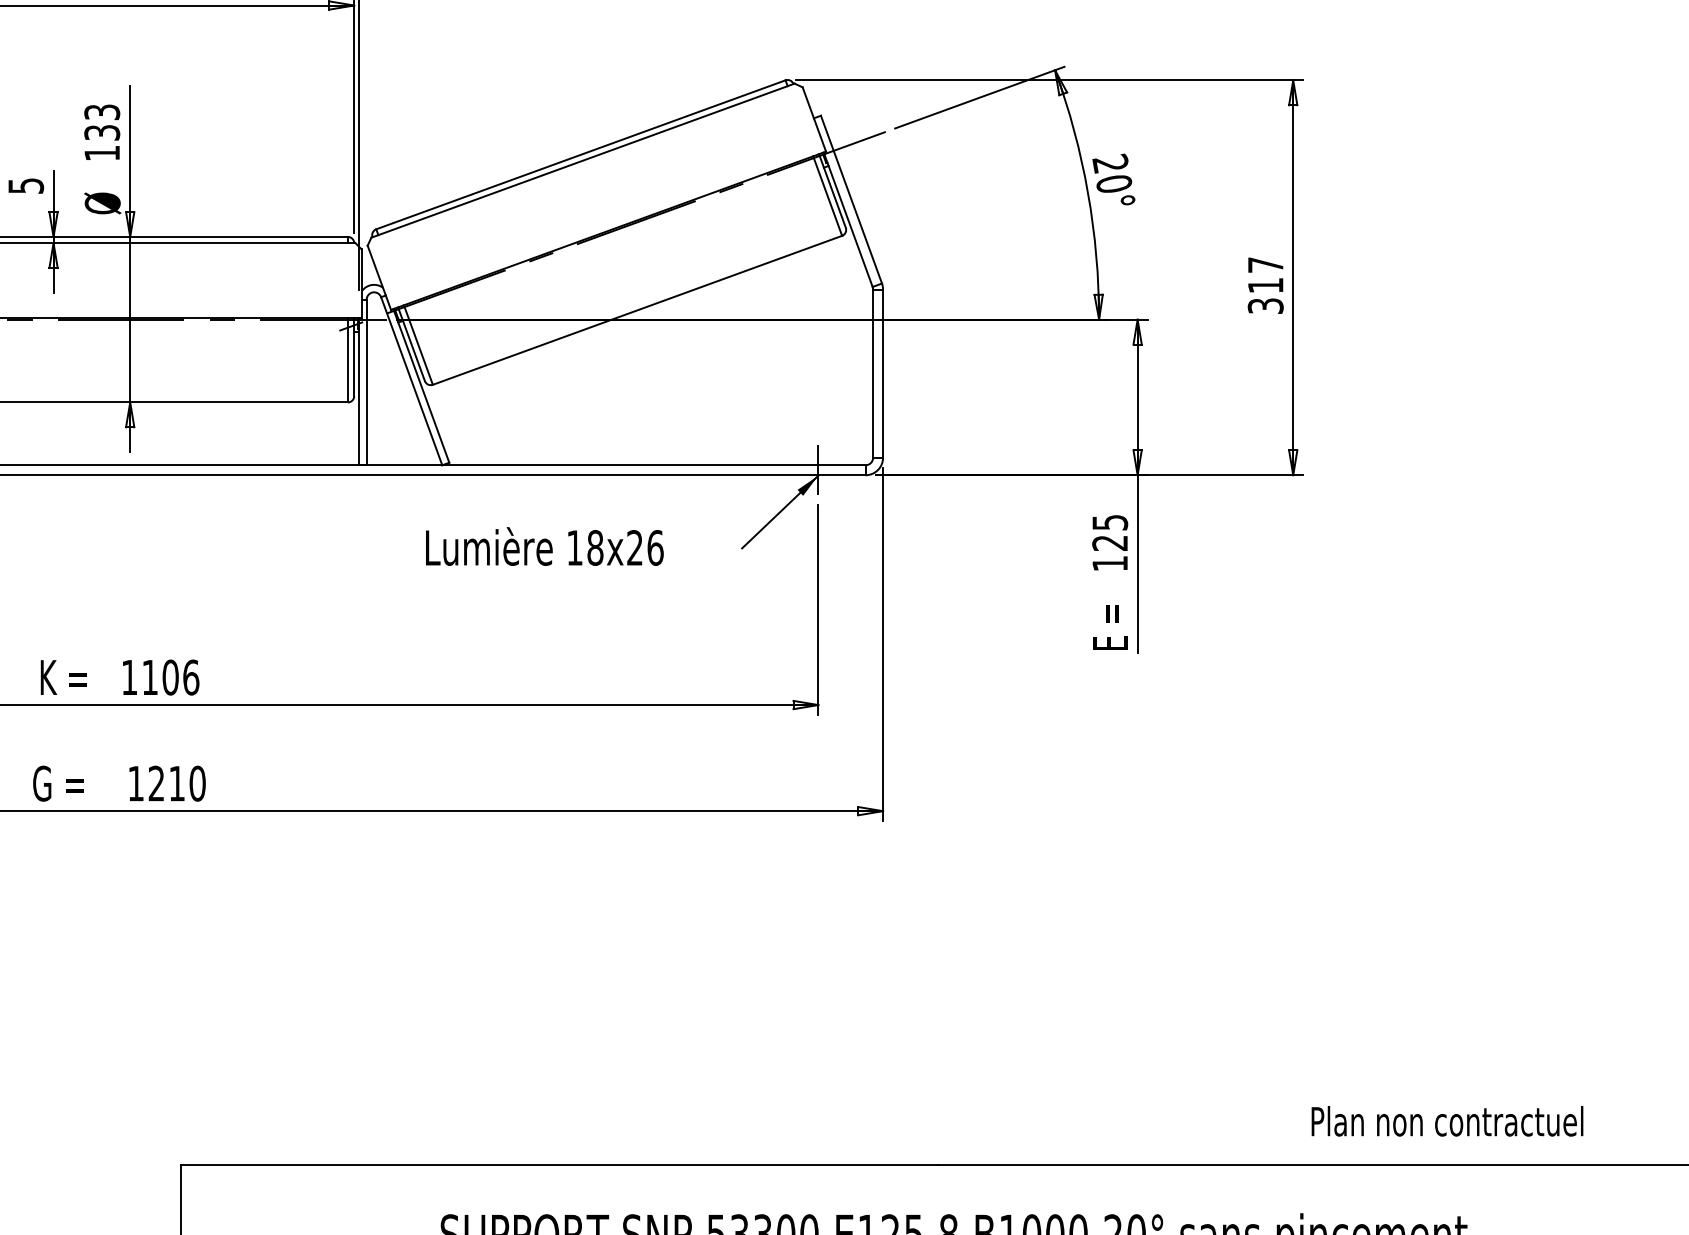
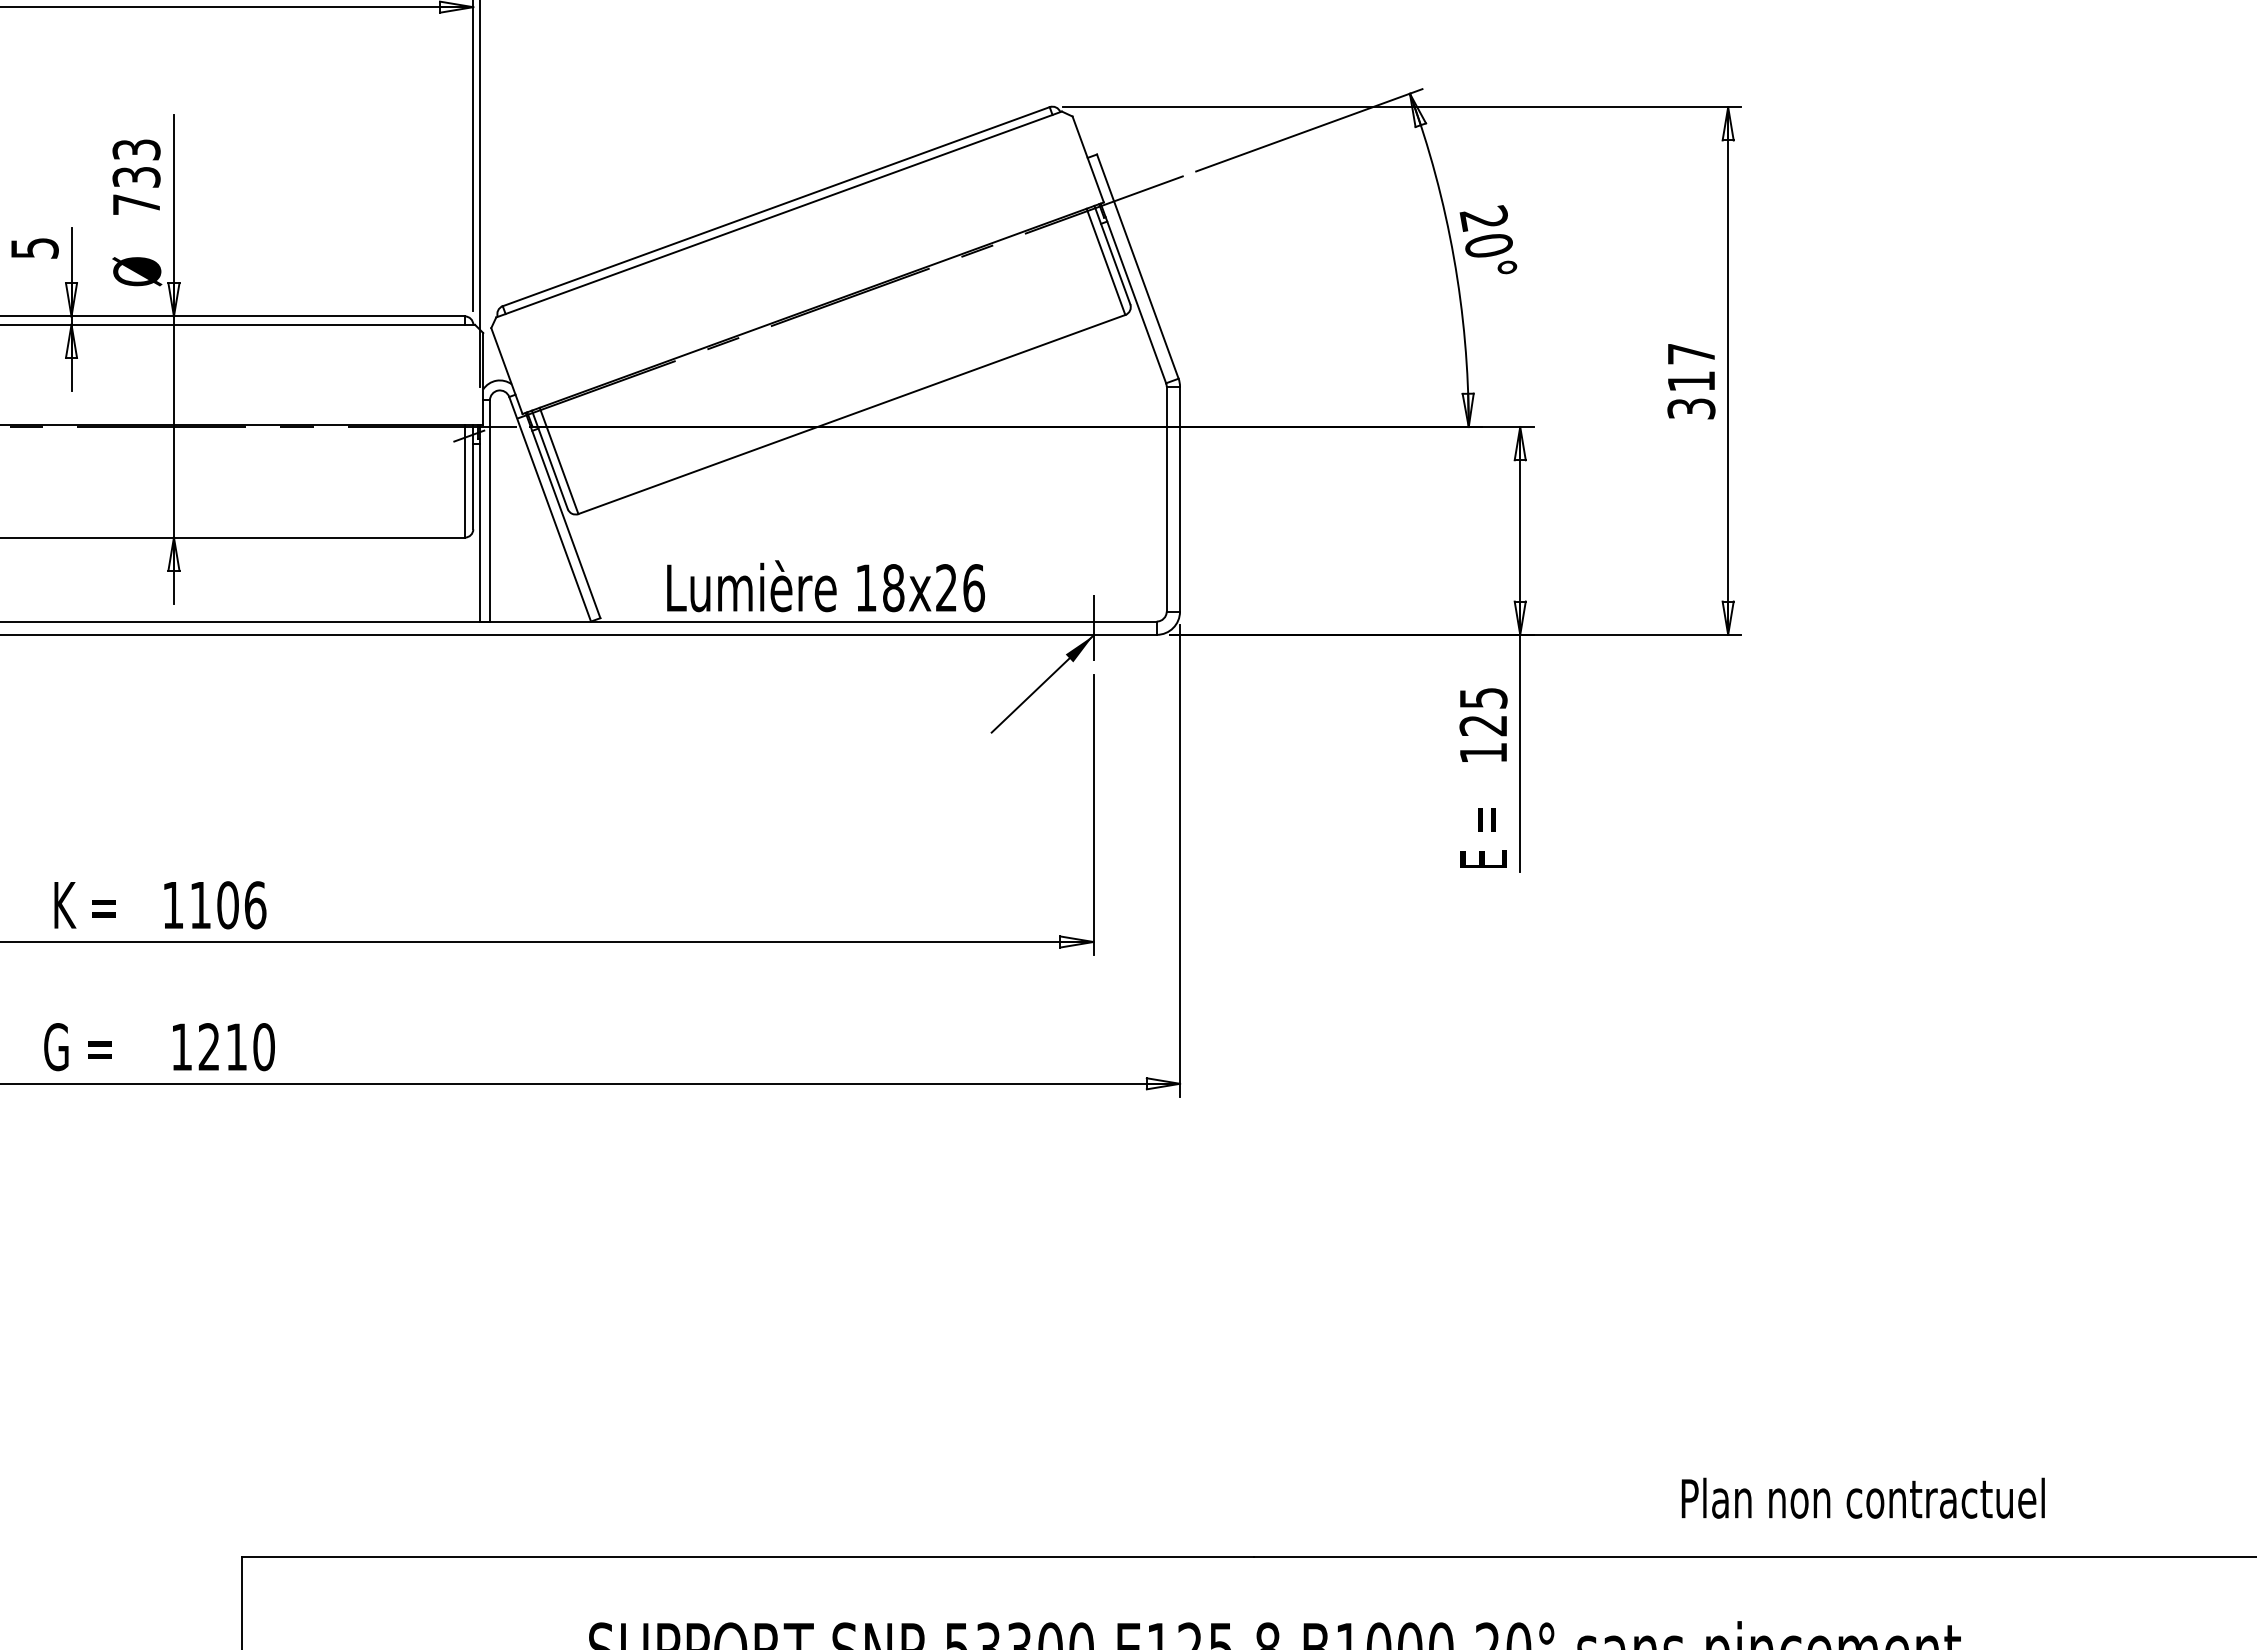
text: (102, 153) -> (136, 204), 133 -> 733
text: (544, 546) -> (825, 586), moved
text: (1446, 1120) -> (1862, 1497), moved

